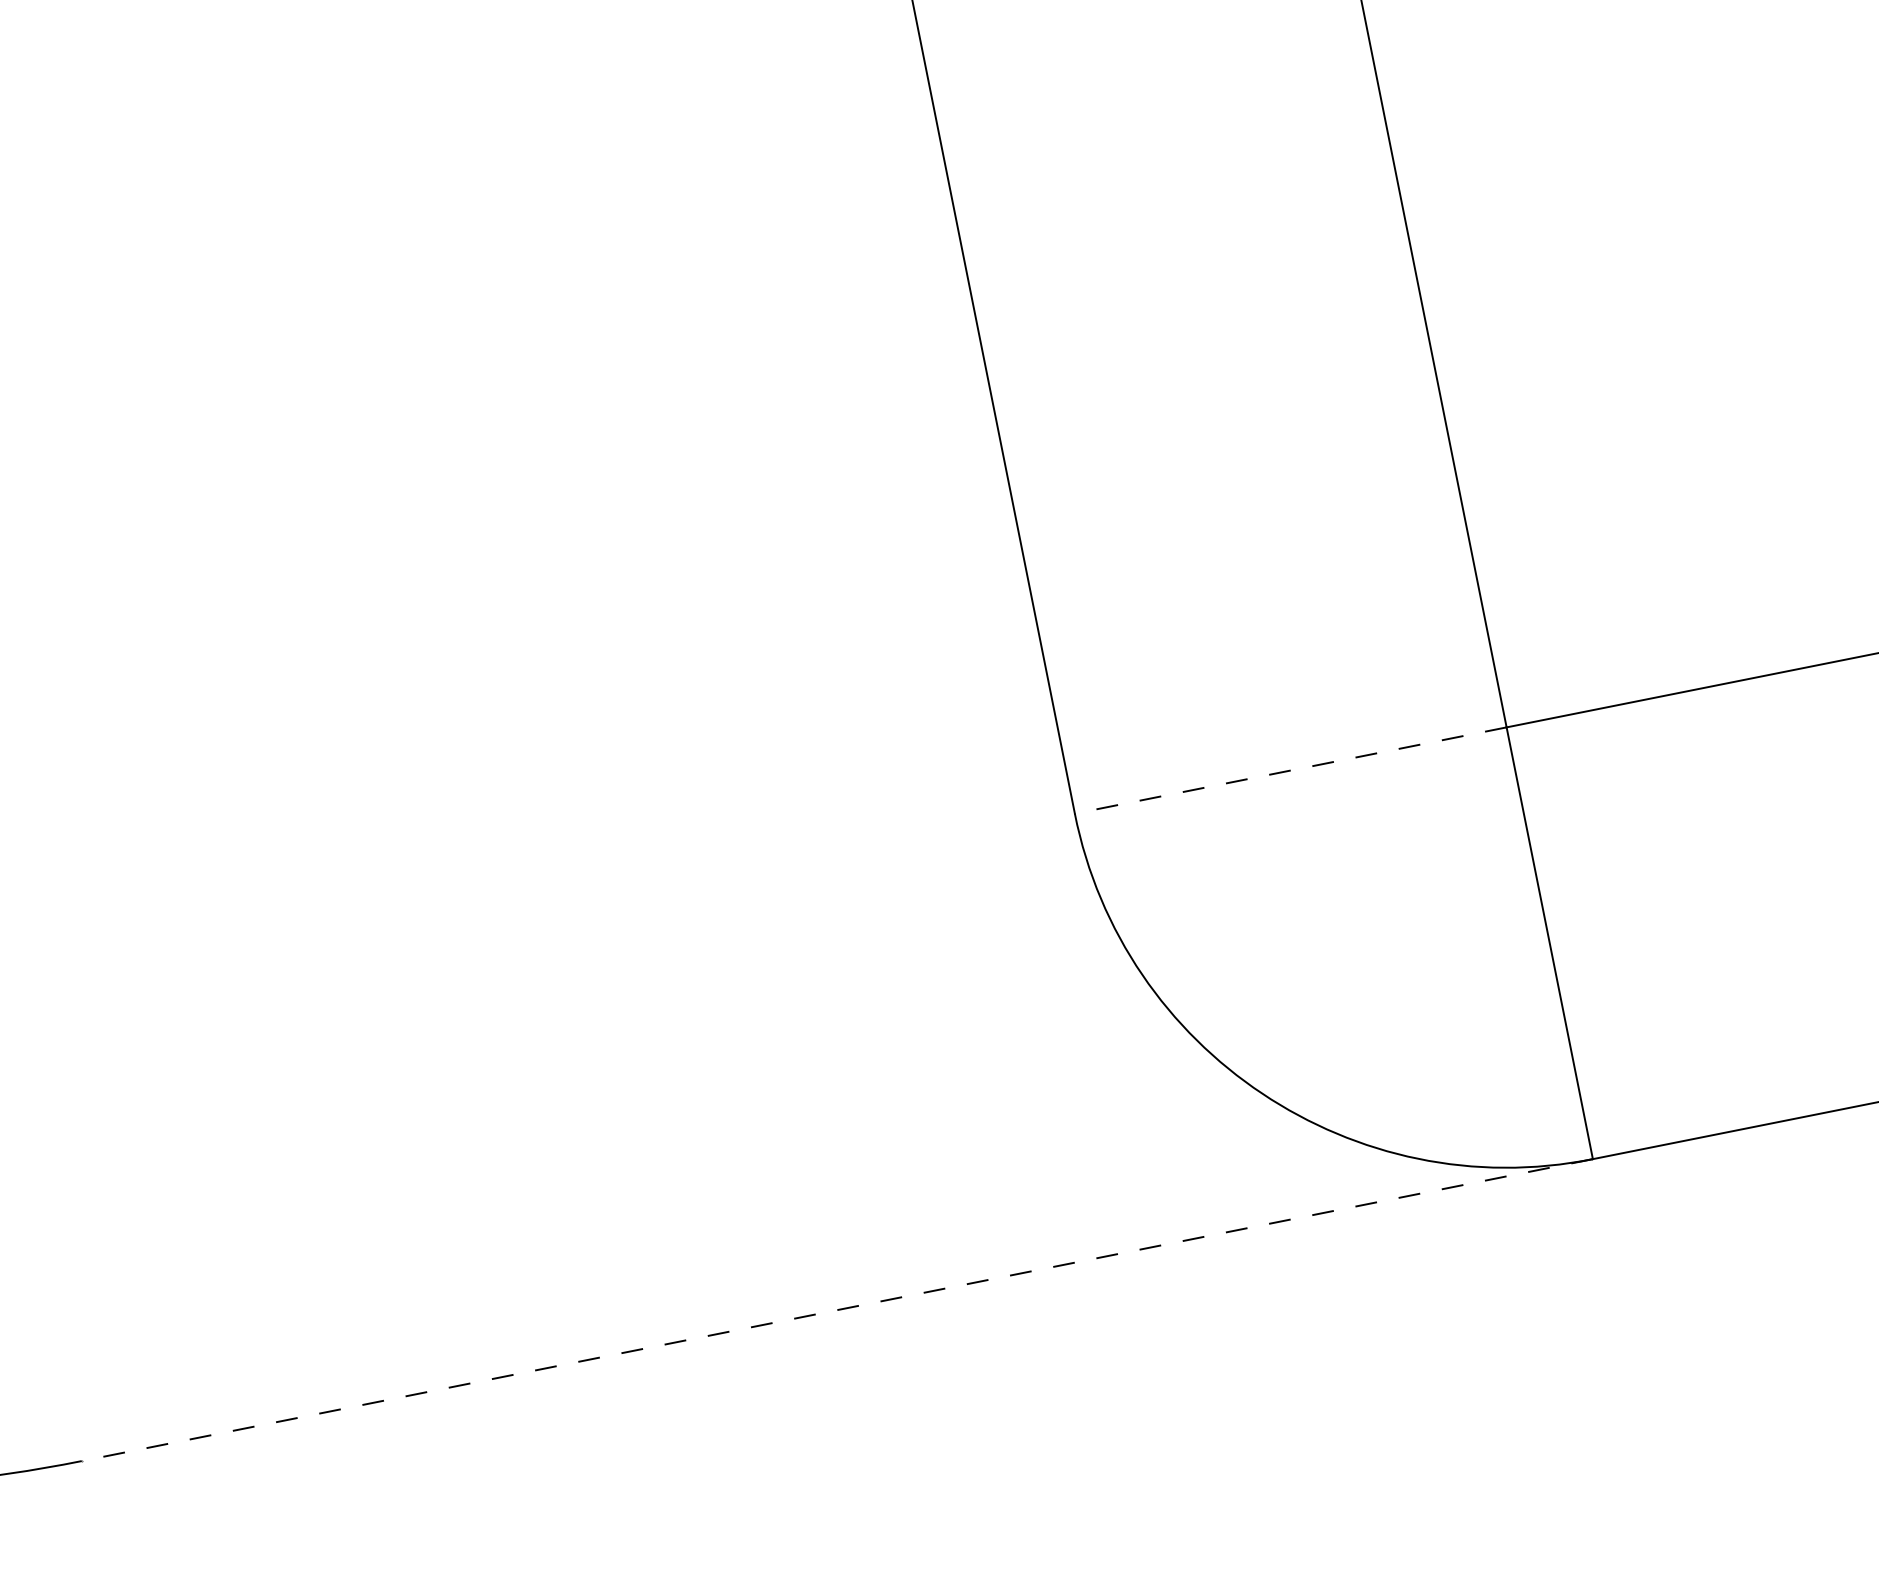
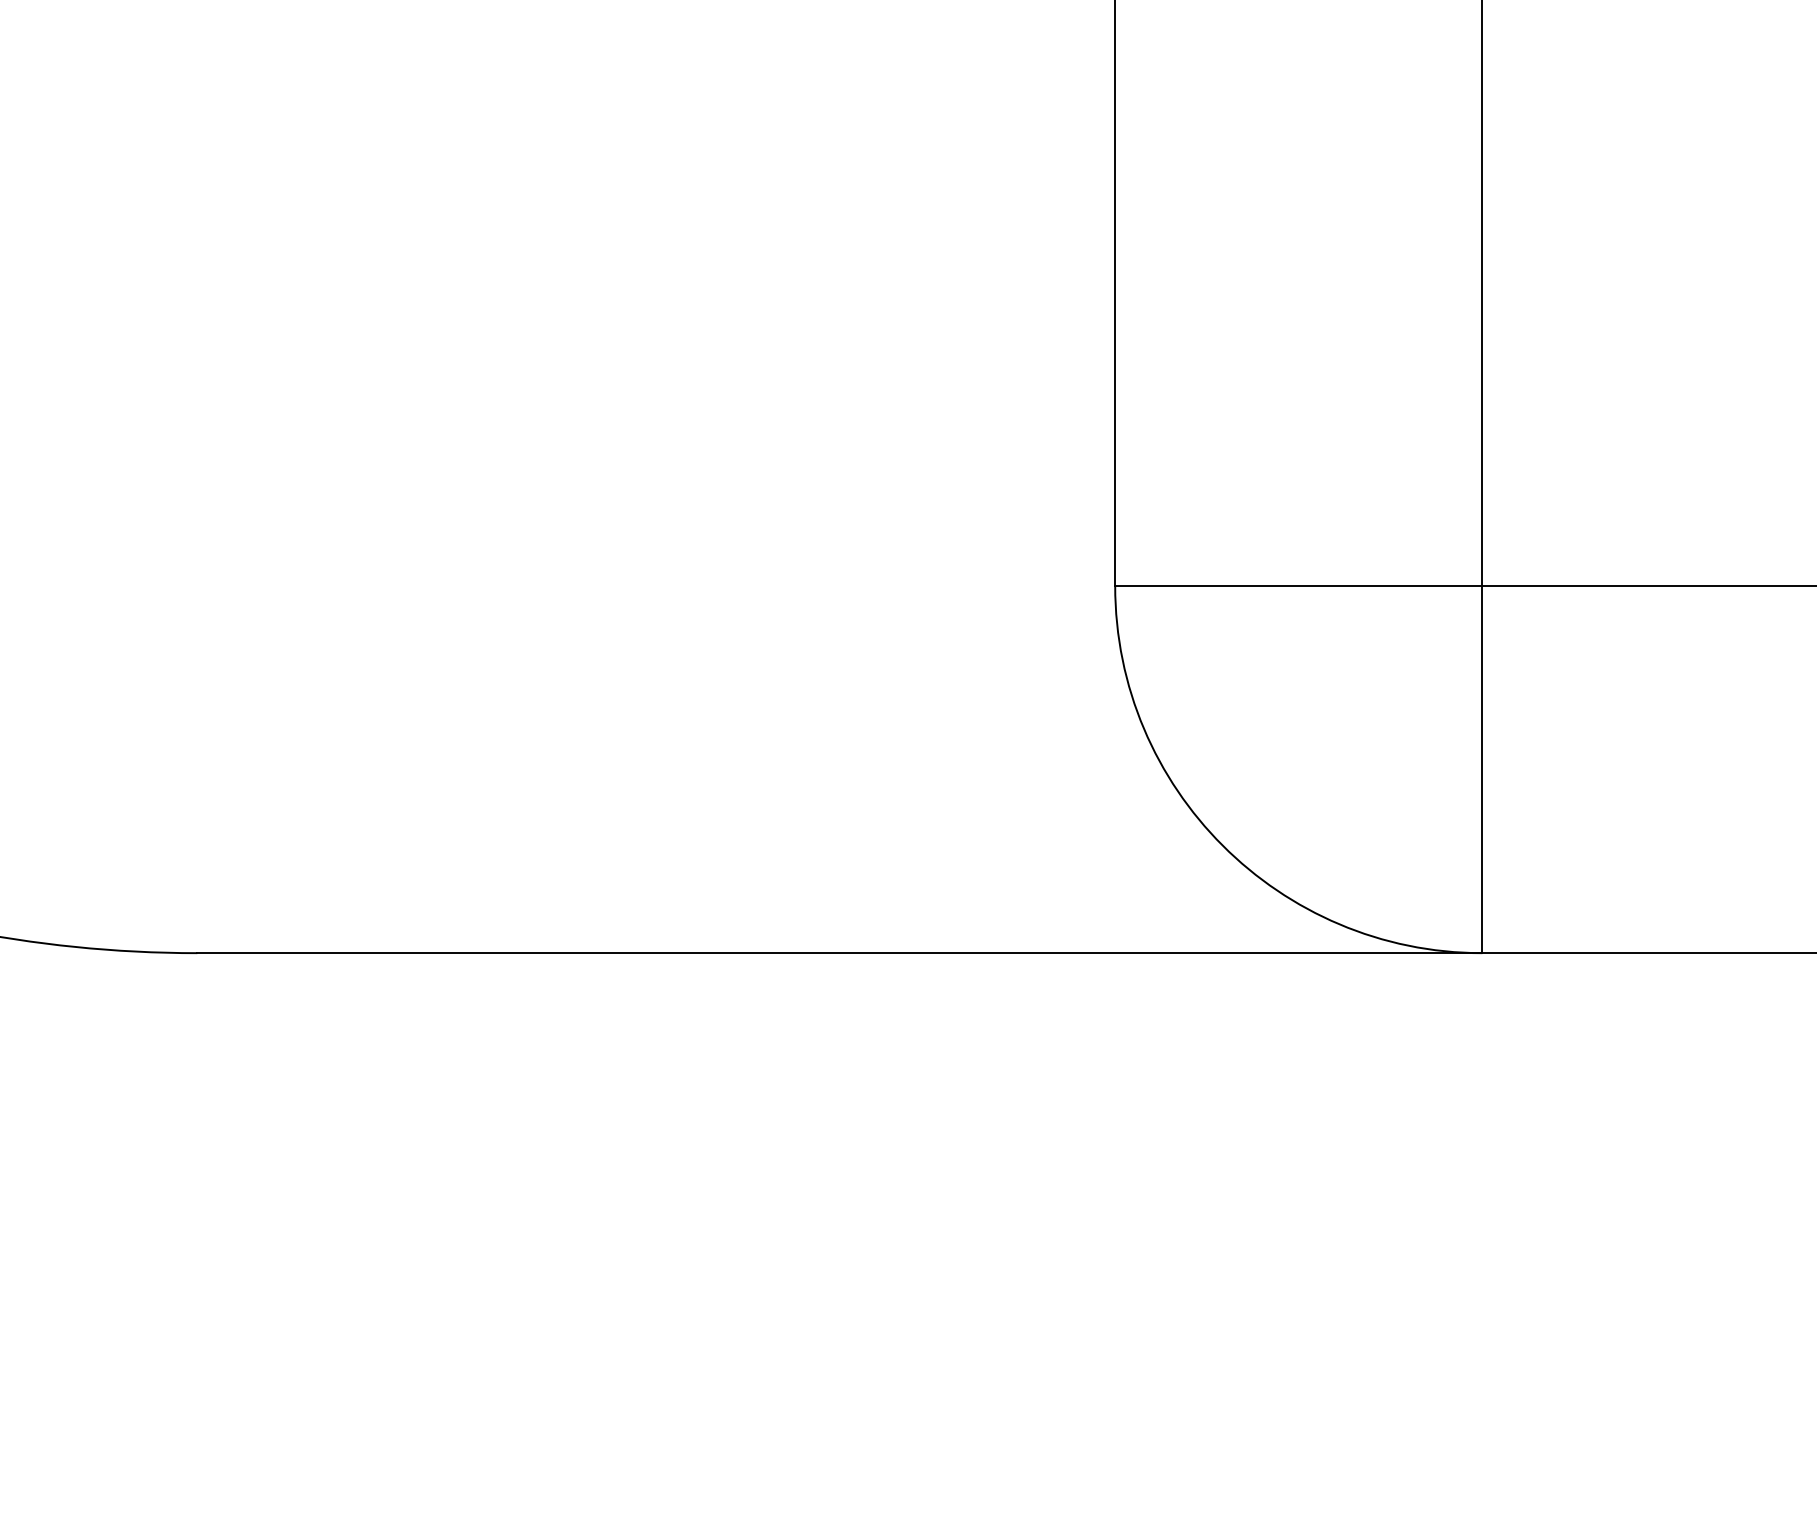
line: (1290, 771) -> (1298, 586), dashed -> solid
line: (837, 1310) -> (839, 953), dashed -> solid

